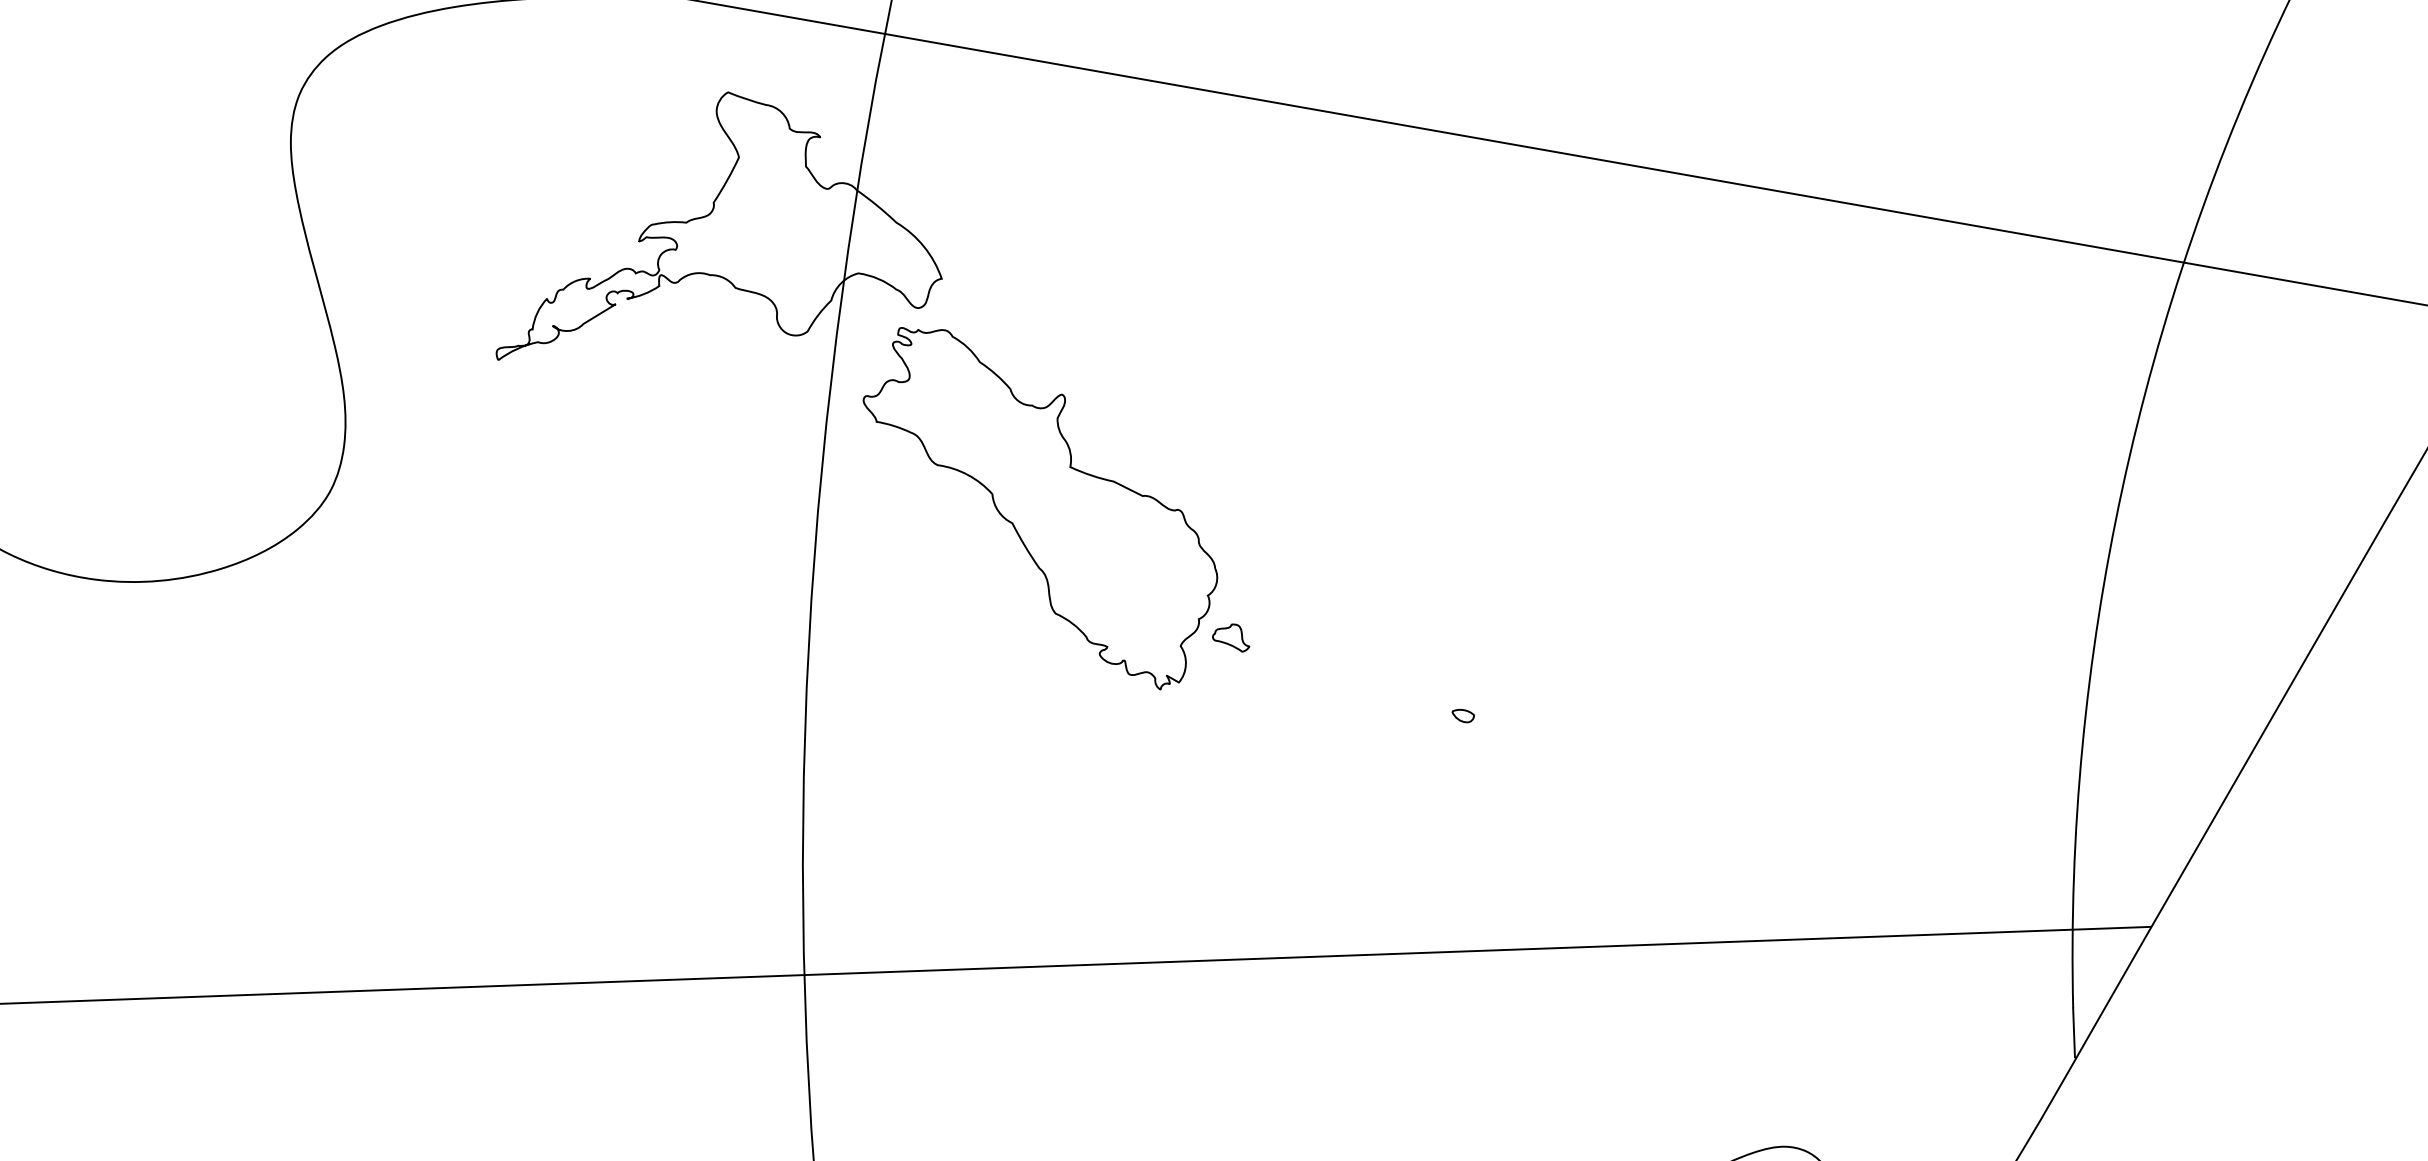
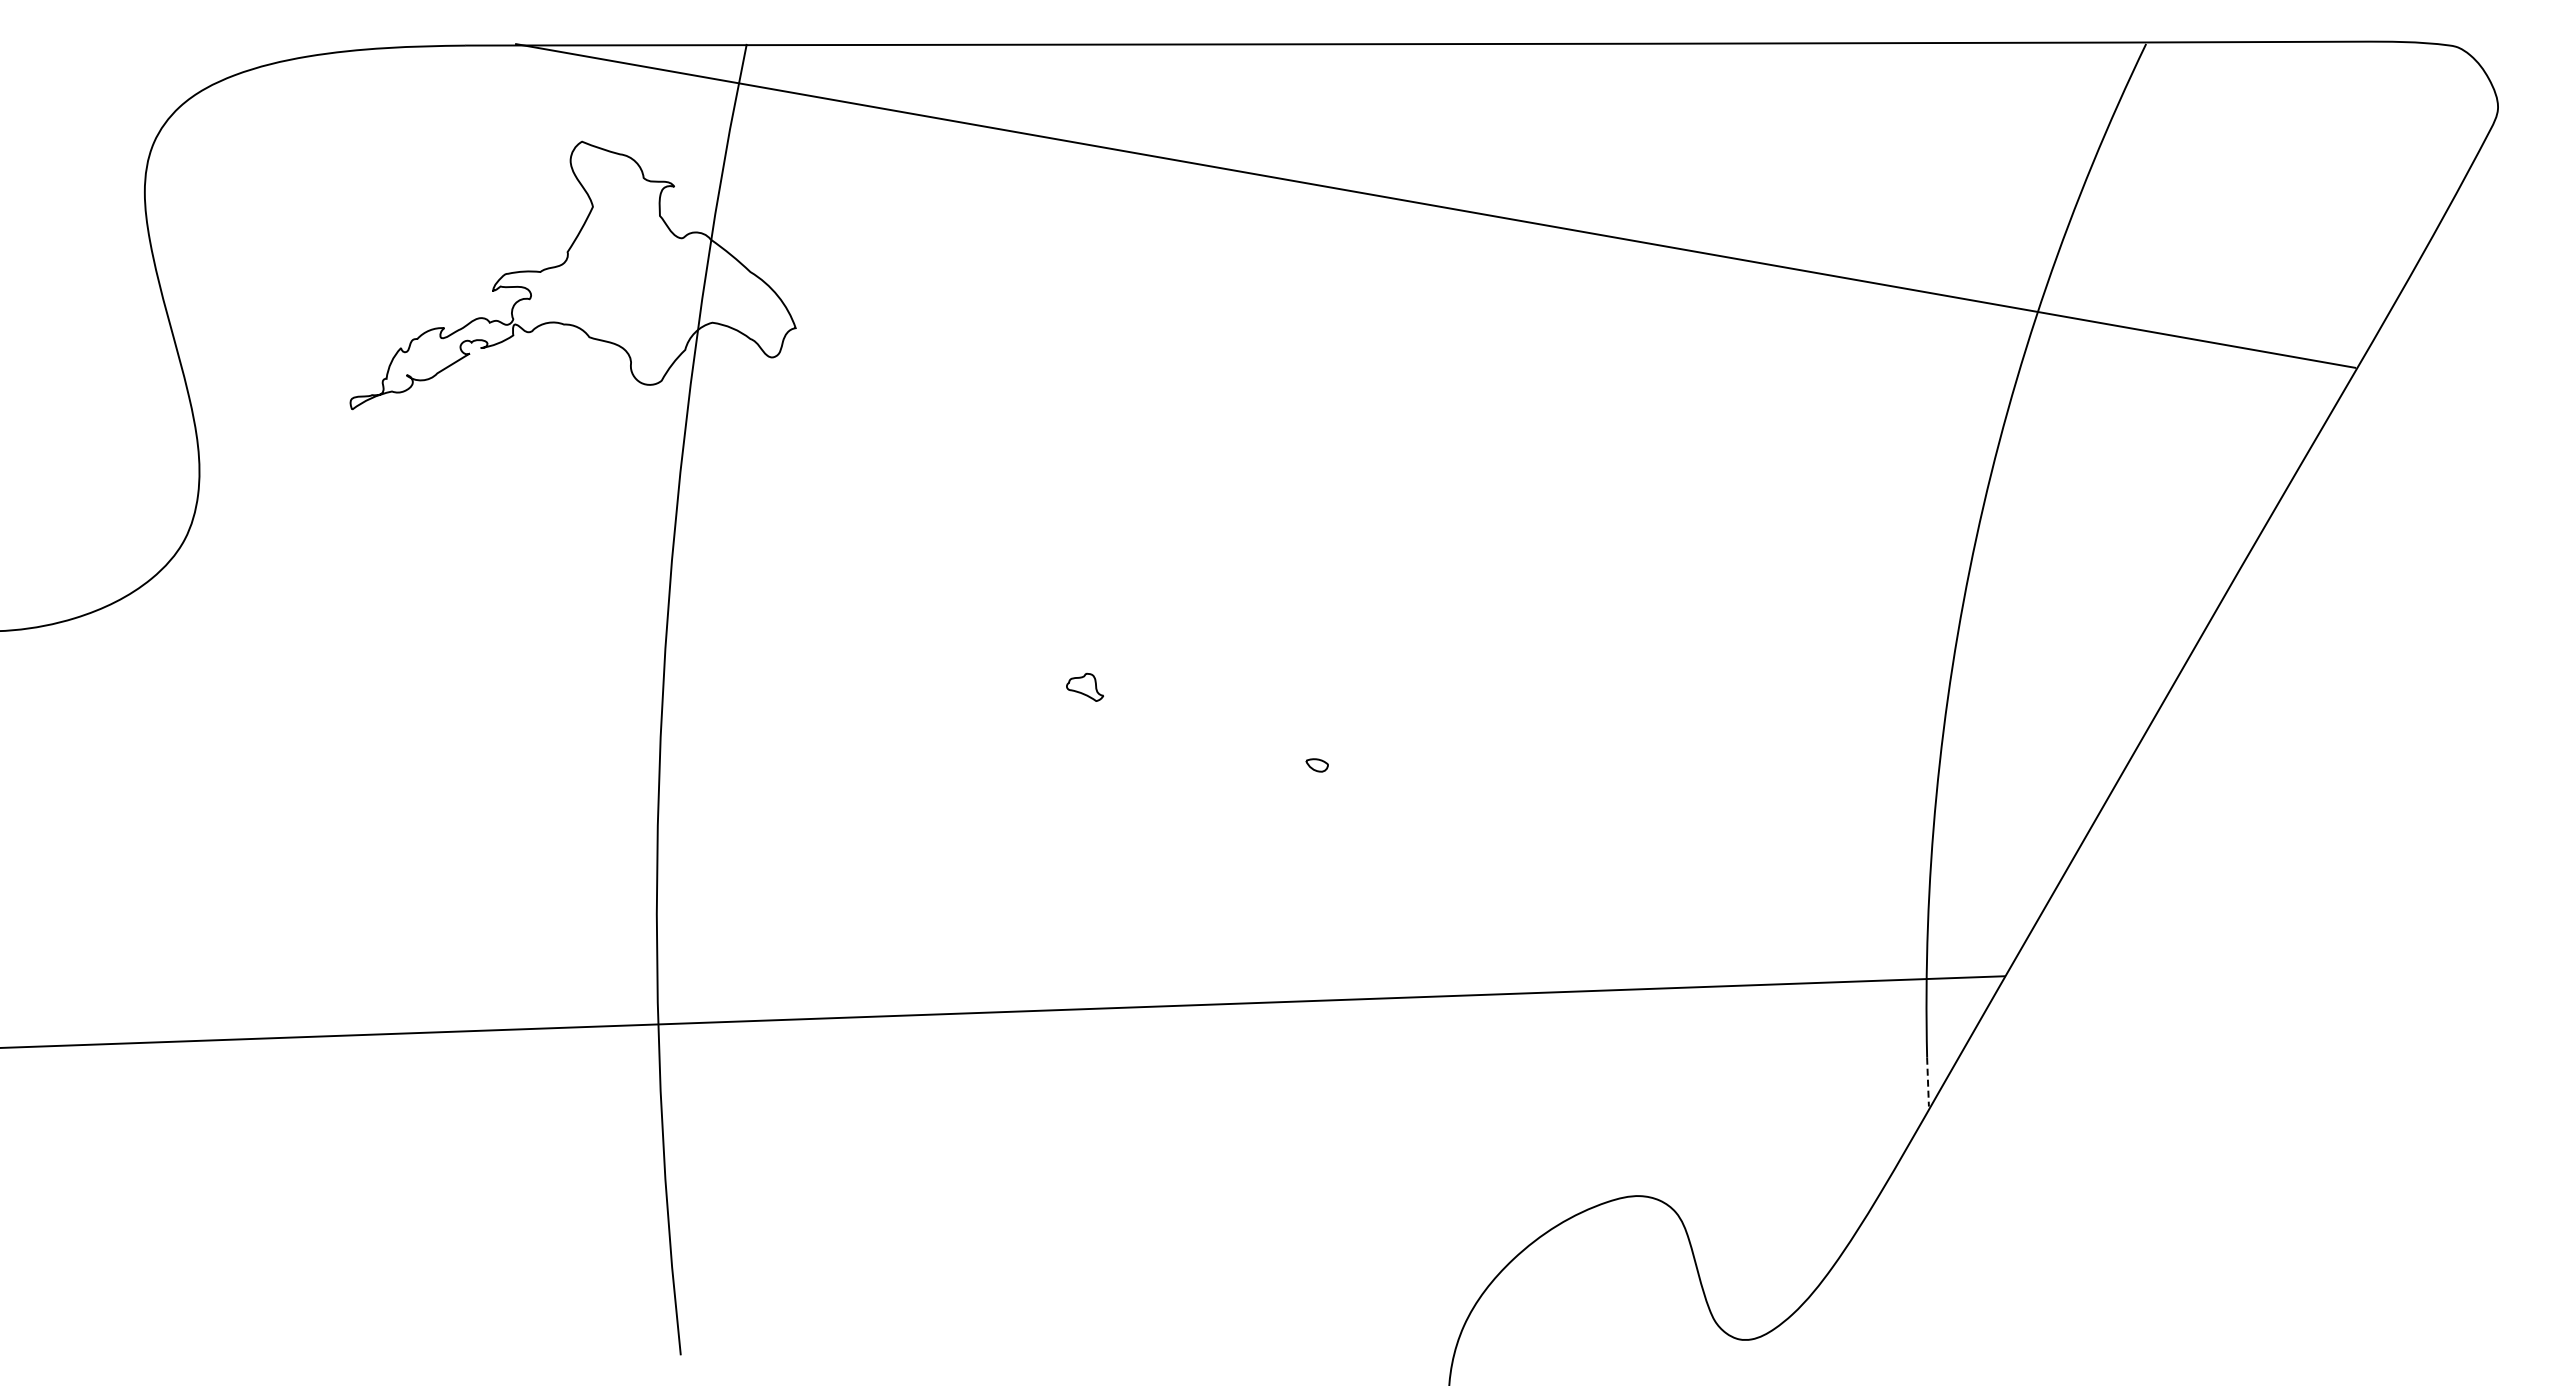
part: (1040, 508) -> (894, 557), removed
line: (2074, 1033) -> (1928, 1082), solid -> dashed

